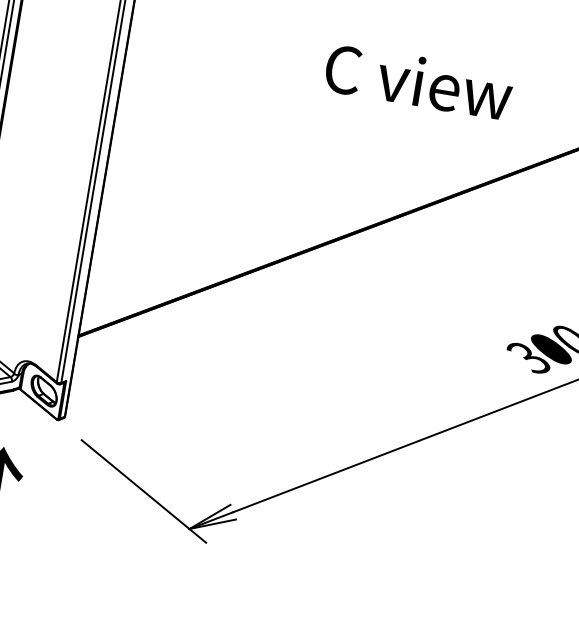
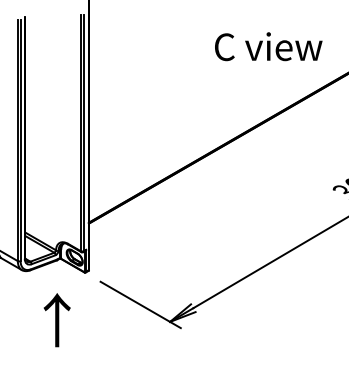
text: (418, 81) -> (268, 46), moved

